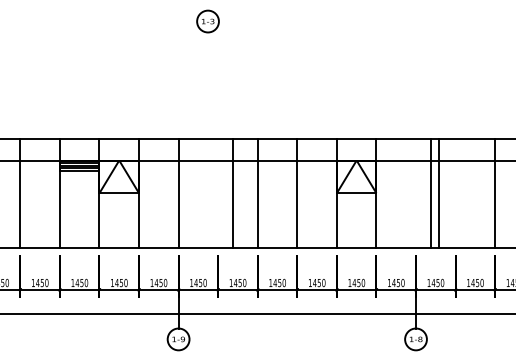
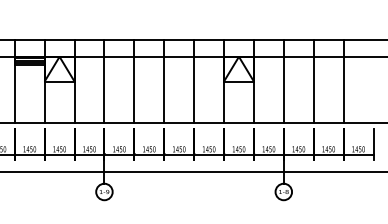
line: (233, 192) -> (134, 80), moved
line: (431, 192) -> (284, 80), moved
line: (438, 192) -> (313, 80), moved

